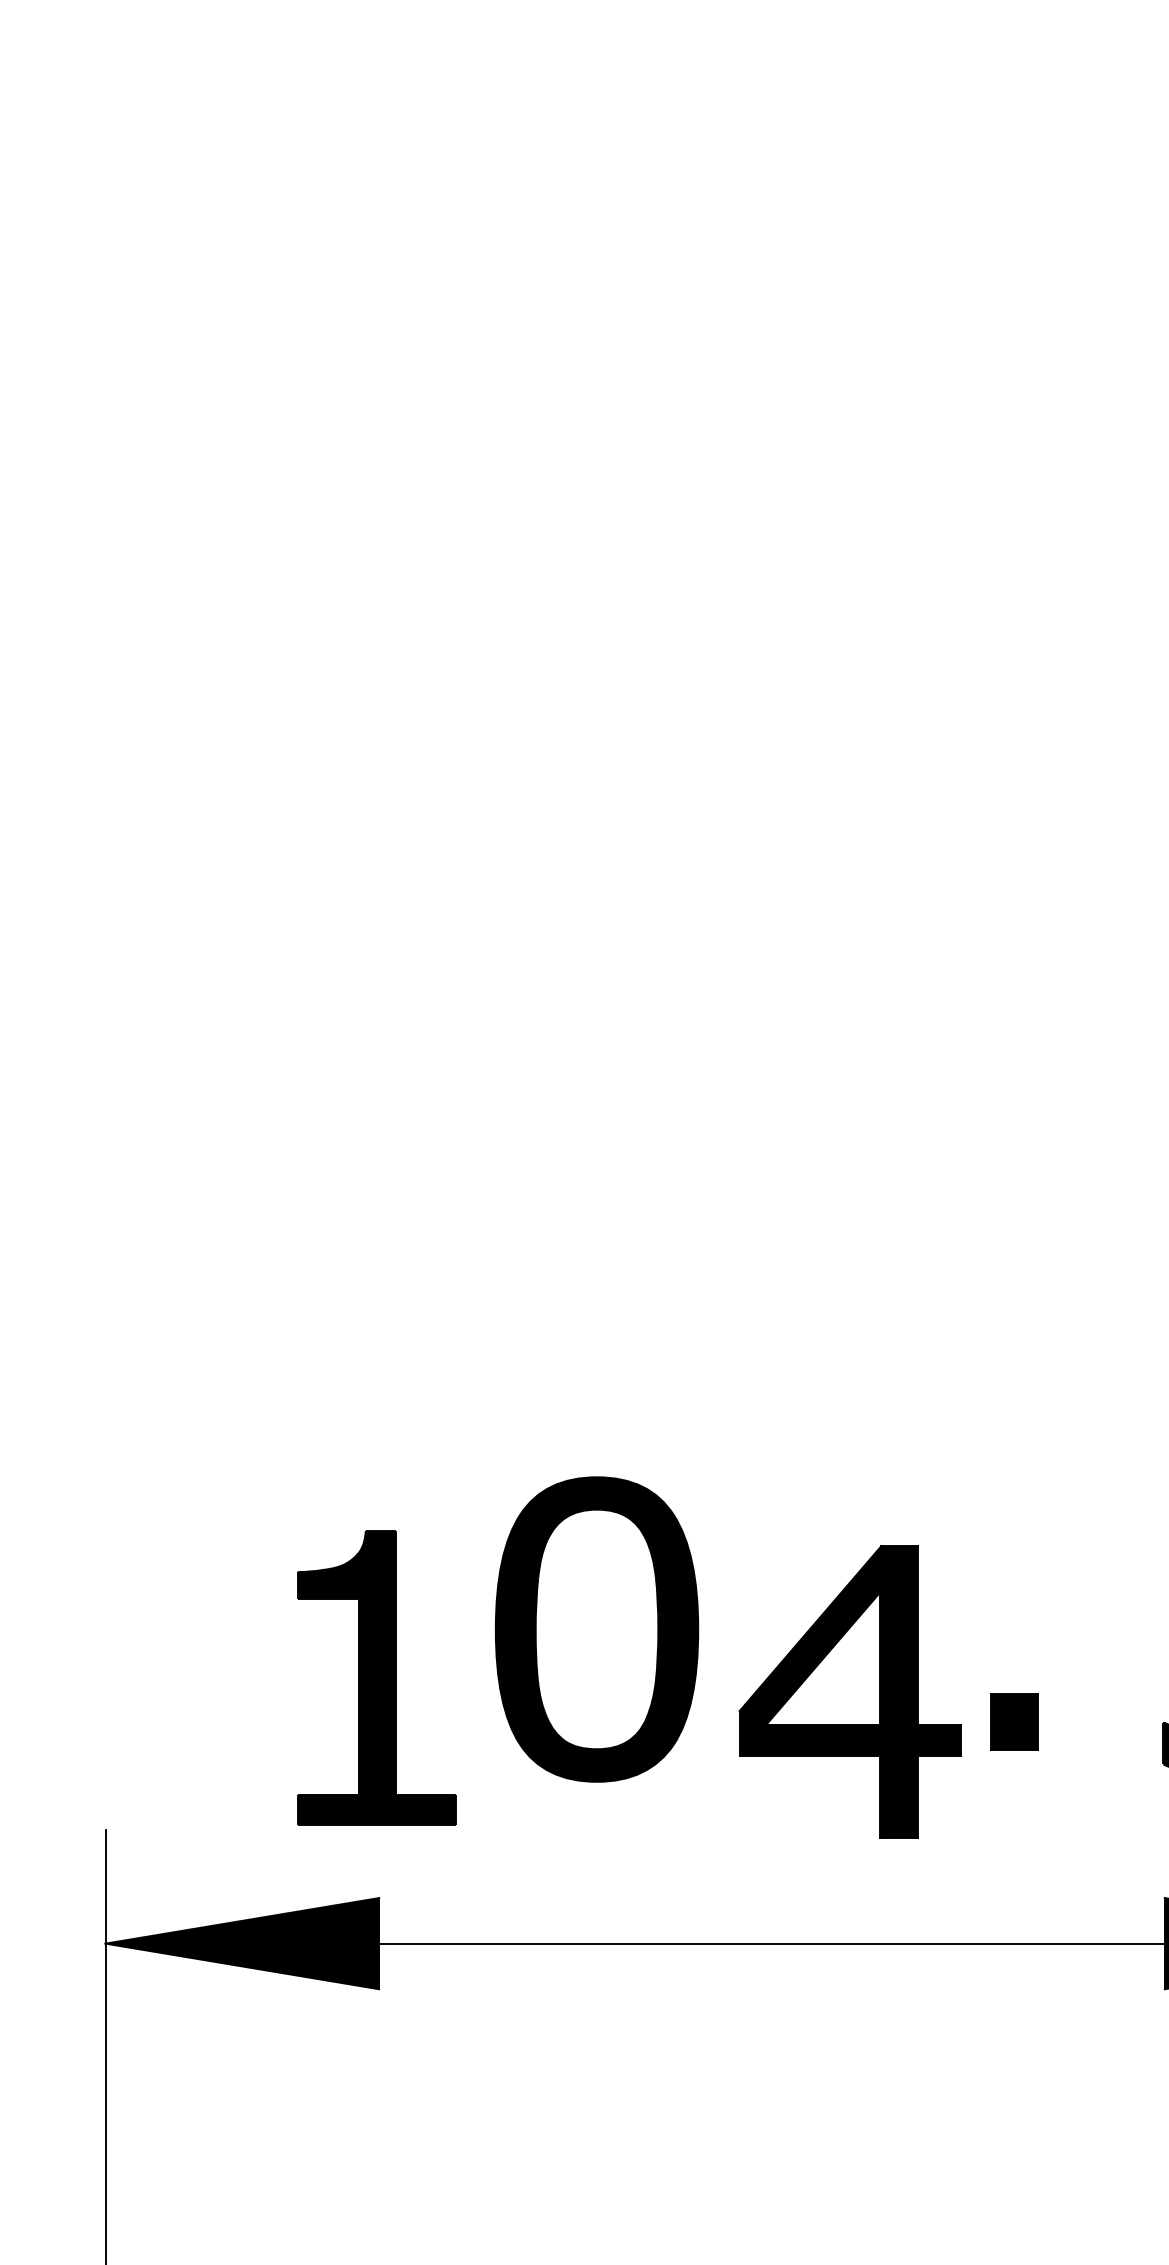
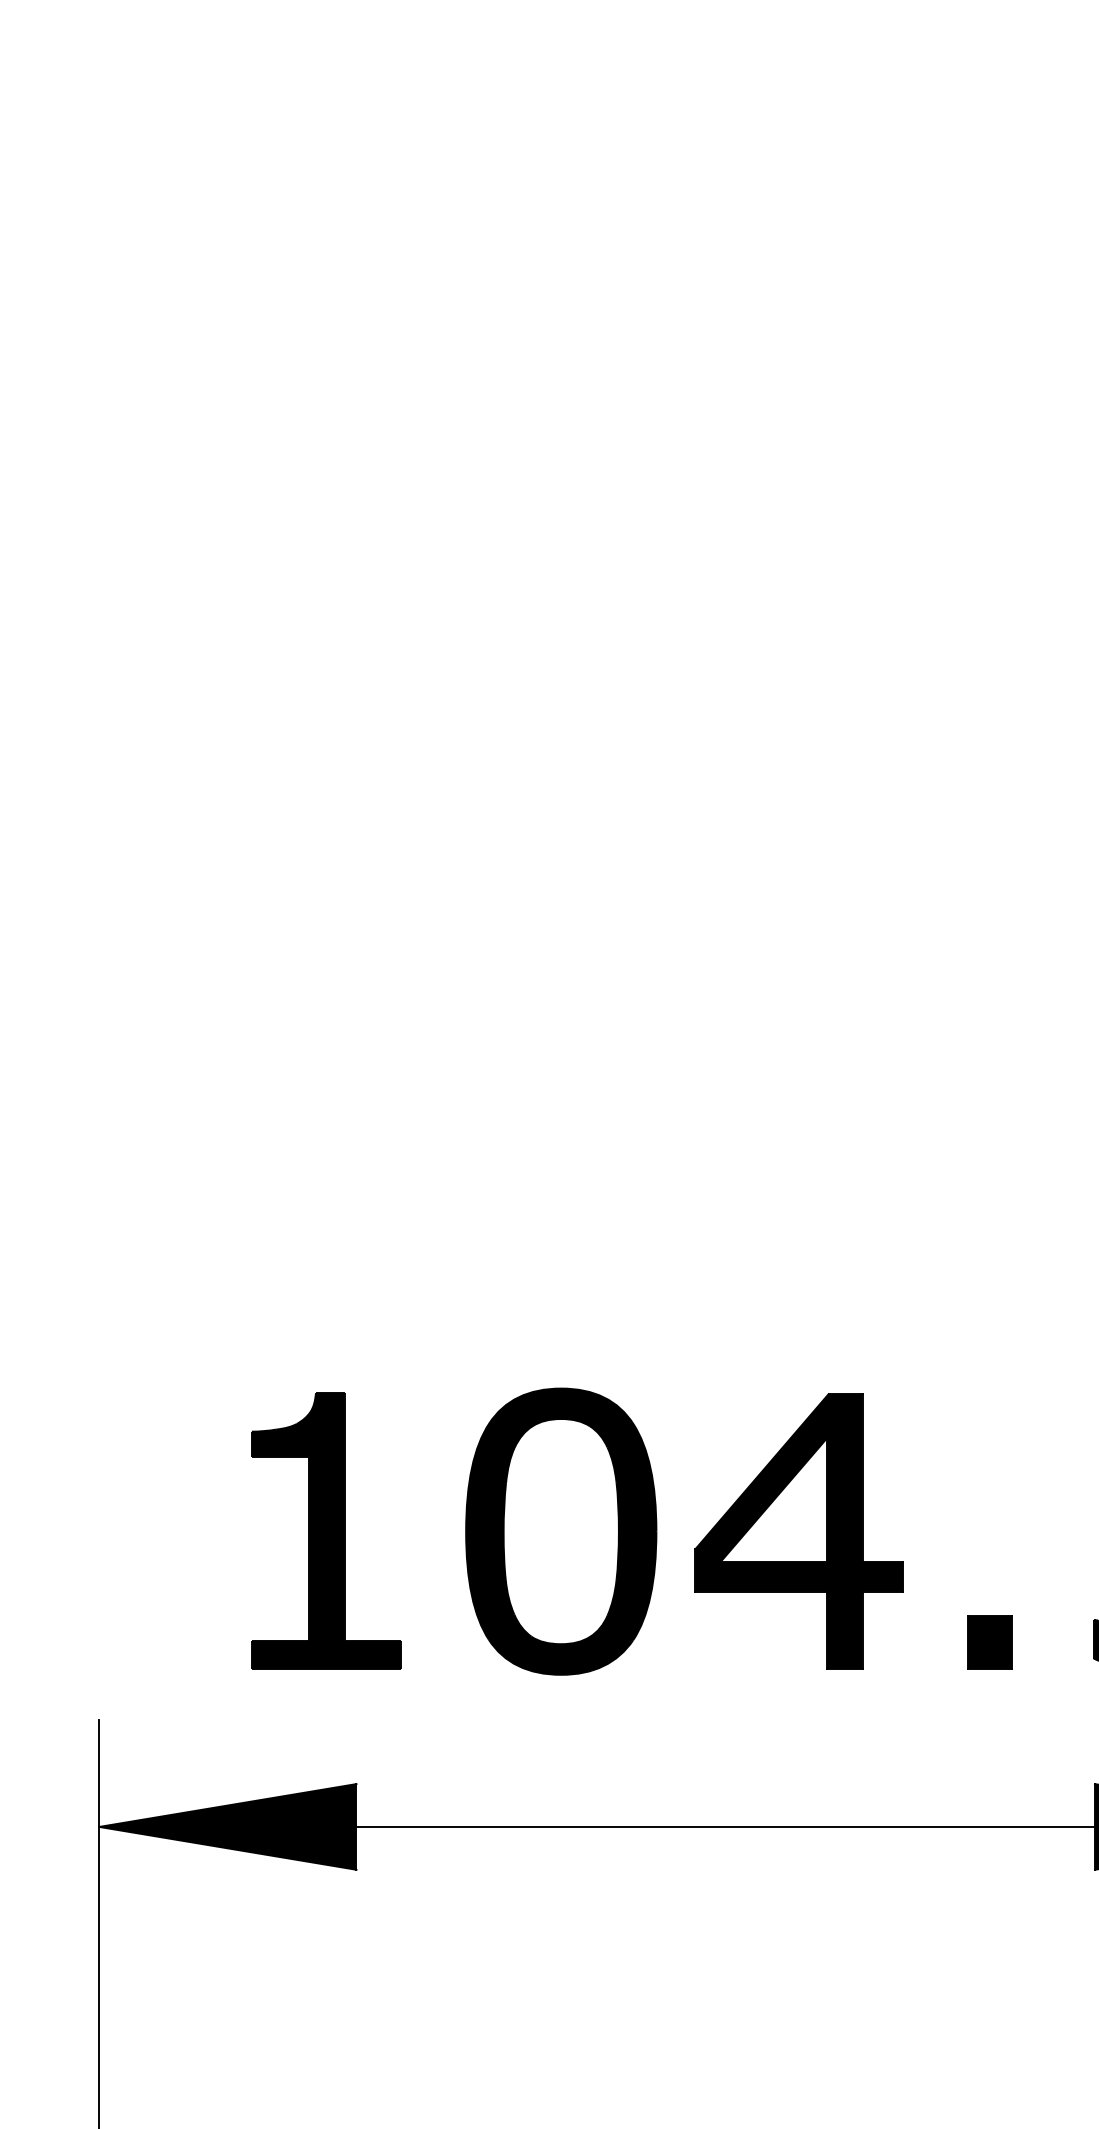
part: (377, 1677) -> (326, 1530), moved
part: (849, 1692) -> (798, 1531), moved
part: (1013, 1721) -> (989, 1642), moved

